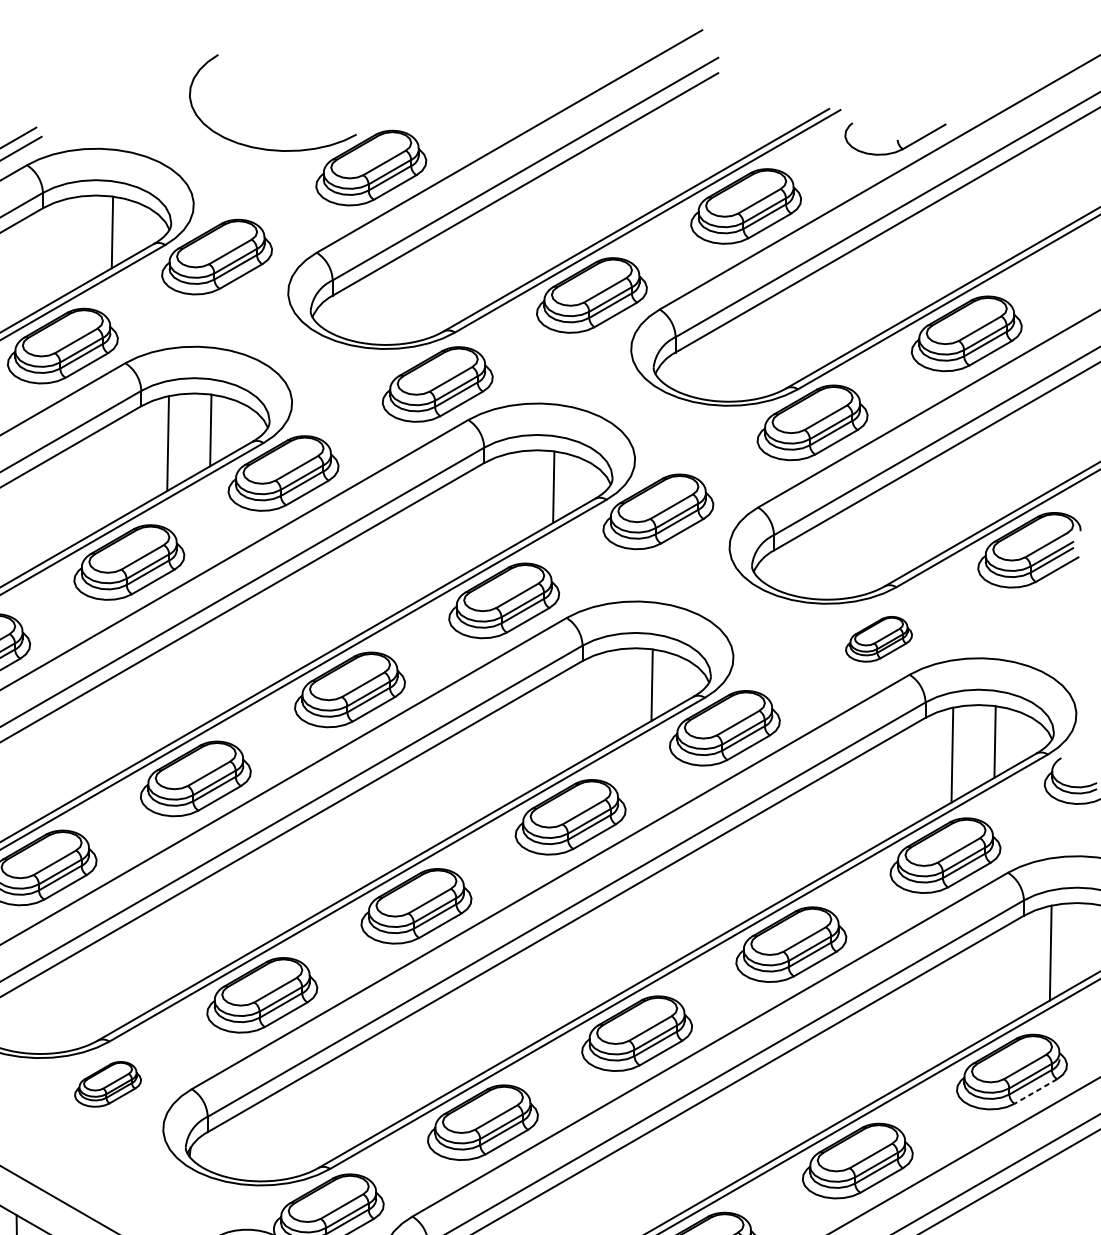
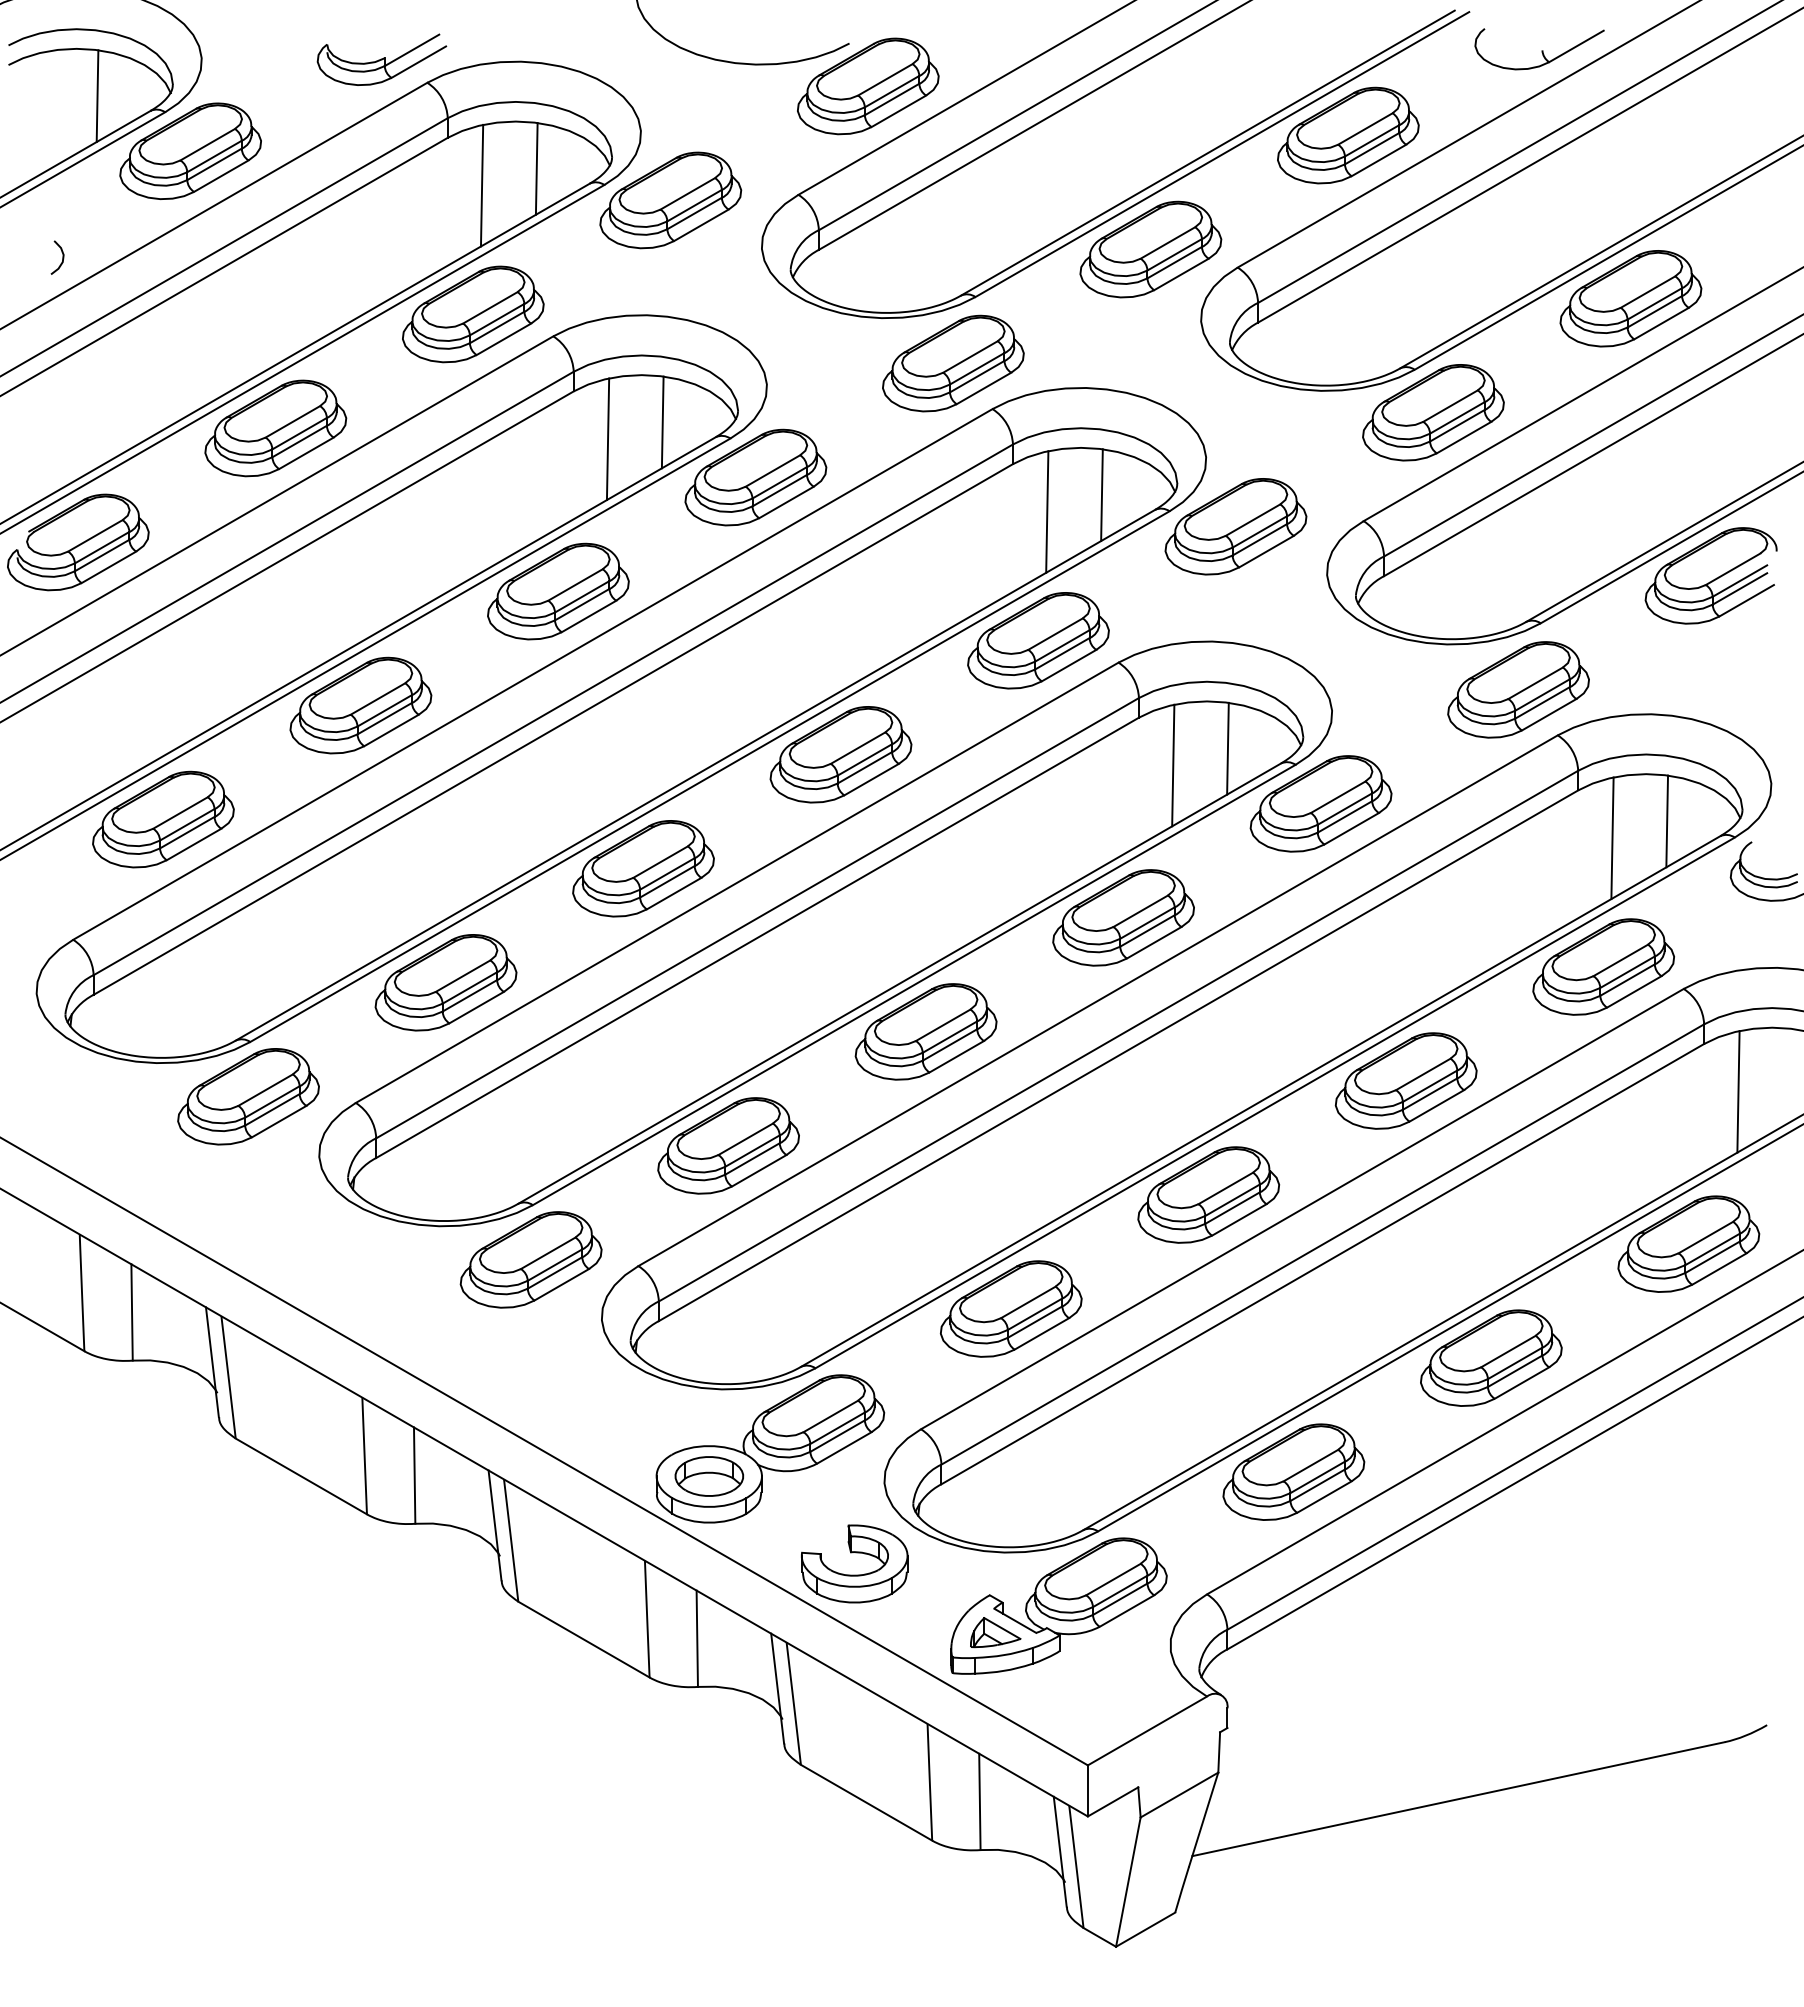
line: (69, 245) -> (481, 185), added
line: (511, 499) -> (1047, 511), added
part: (878, 638) -> (1518, 689), size x1.67
line: (609, 698) -> (1173, 765), added
part: (107, 1084) -> (530, 1259), size x1.67
line: (1035, 1091) -> (1719, 1269), dashed -> solid

